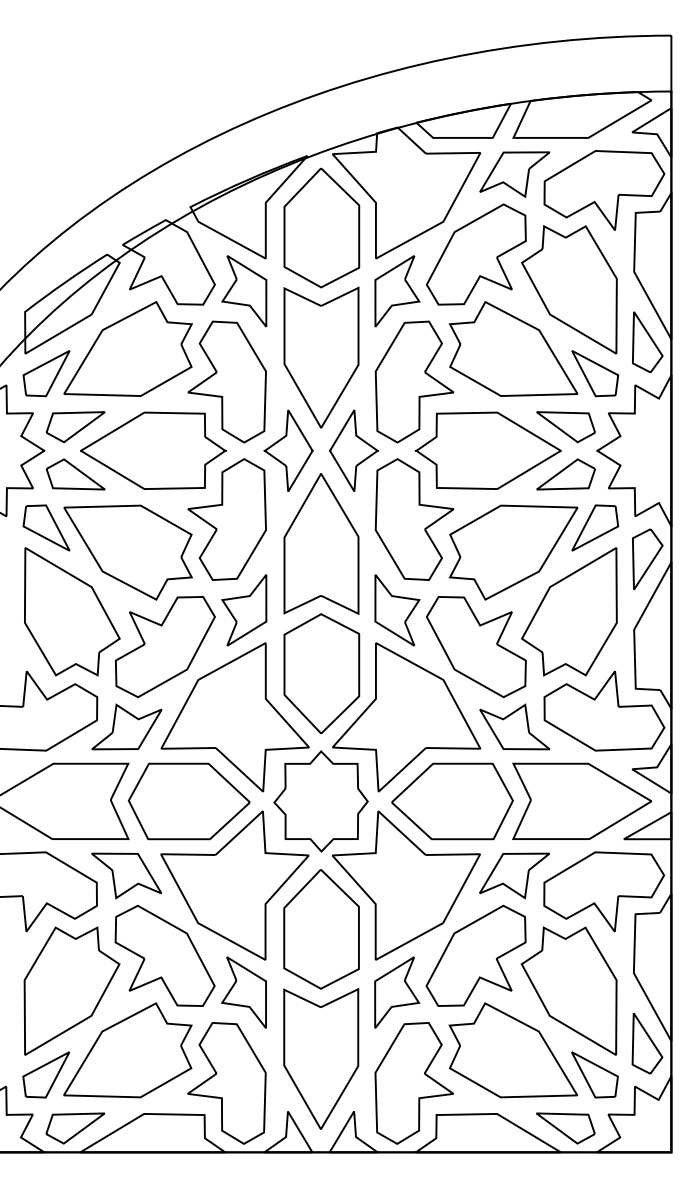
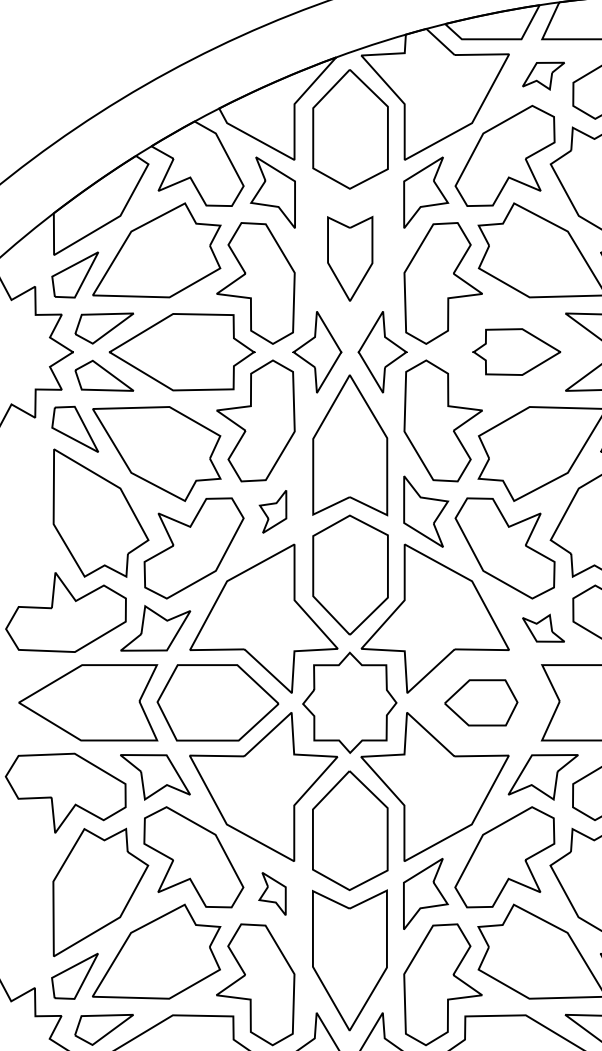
part: (514, 174) -> (543, 75), size x0.6
part: (321, 357) -> (350, 258), size x0.6
part: (487, 450) -> (516, 351), size x0.6
part: (244, 610) -> (273, 511), size x0.6
part: (514, 726) -> (543, 627), size x0.6
part: (452, 801) -> (481, 702), size x0.6
part: (243, 992) -> (272, 893), size x0.6

